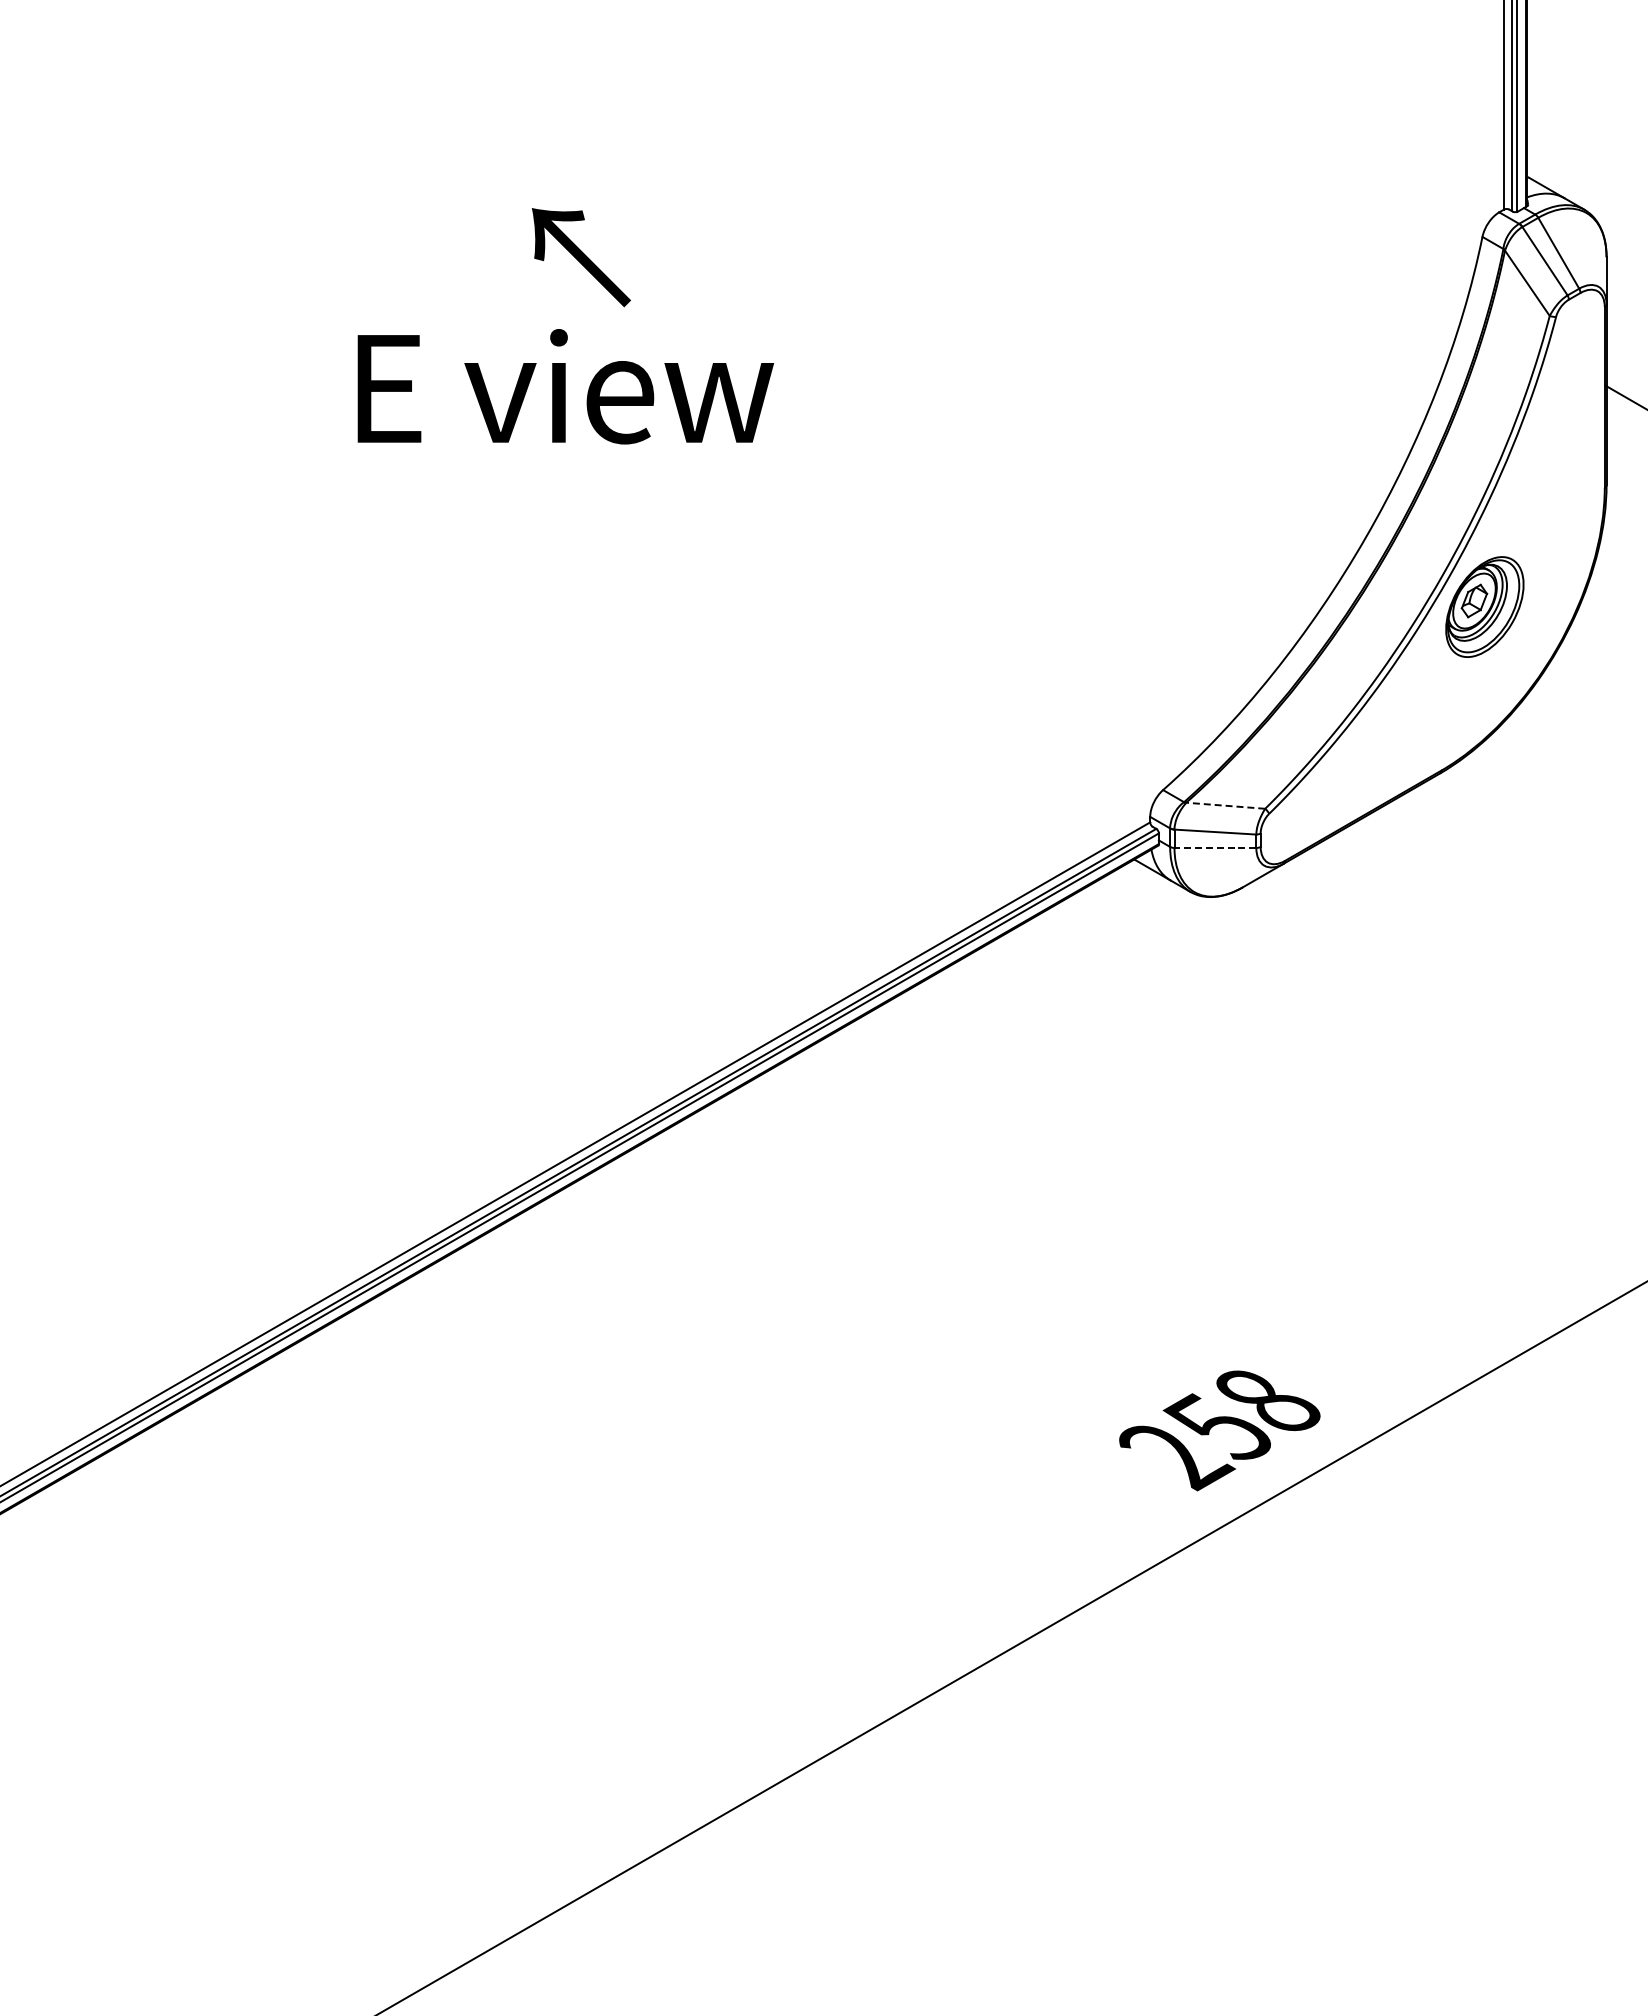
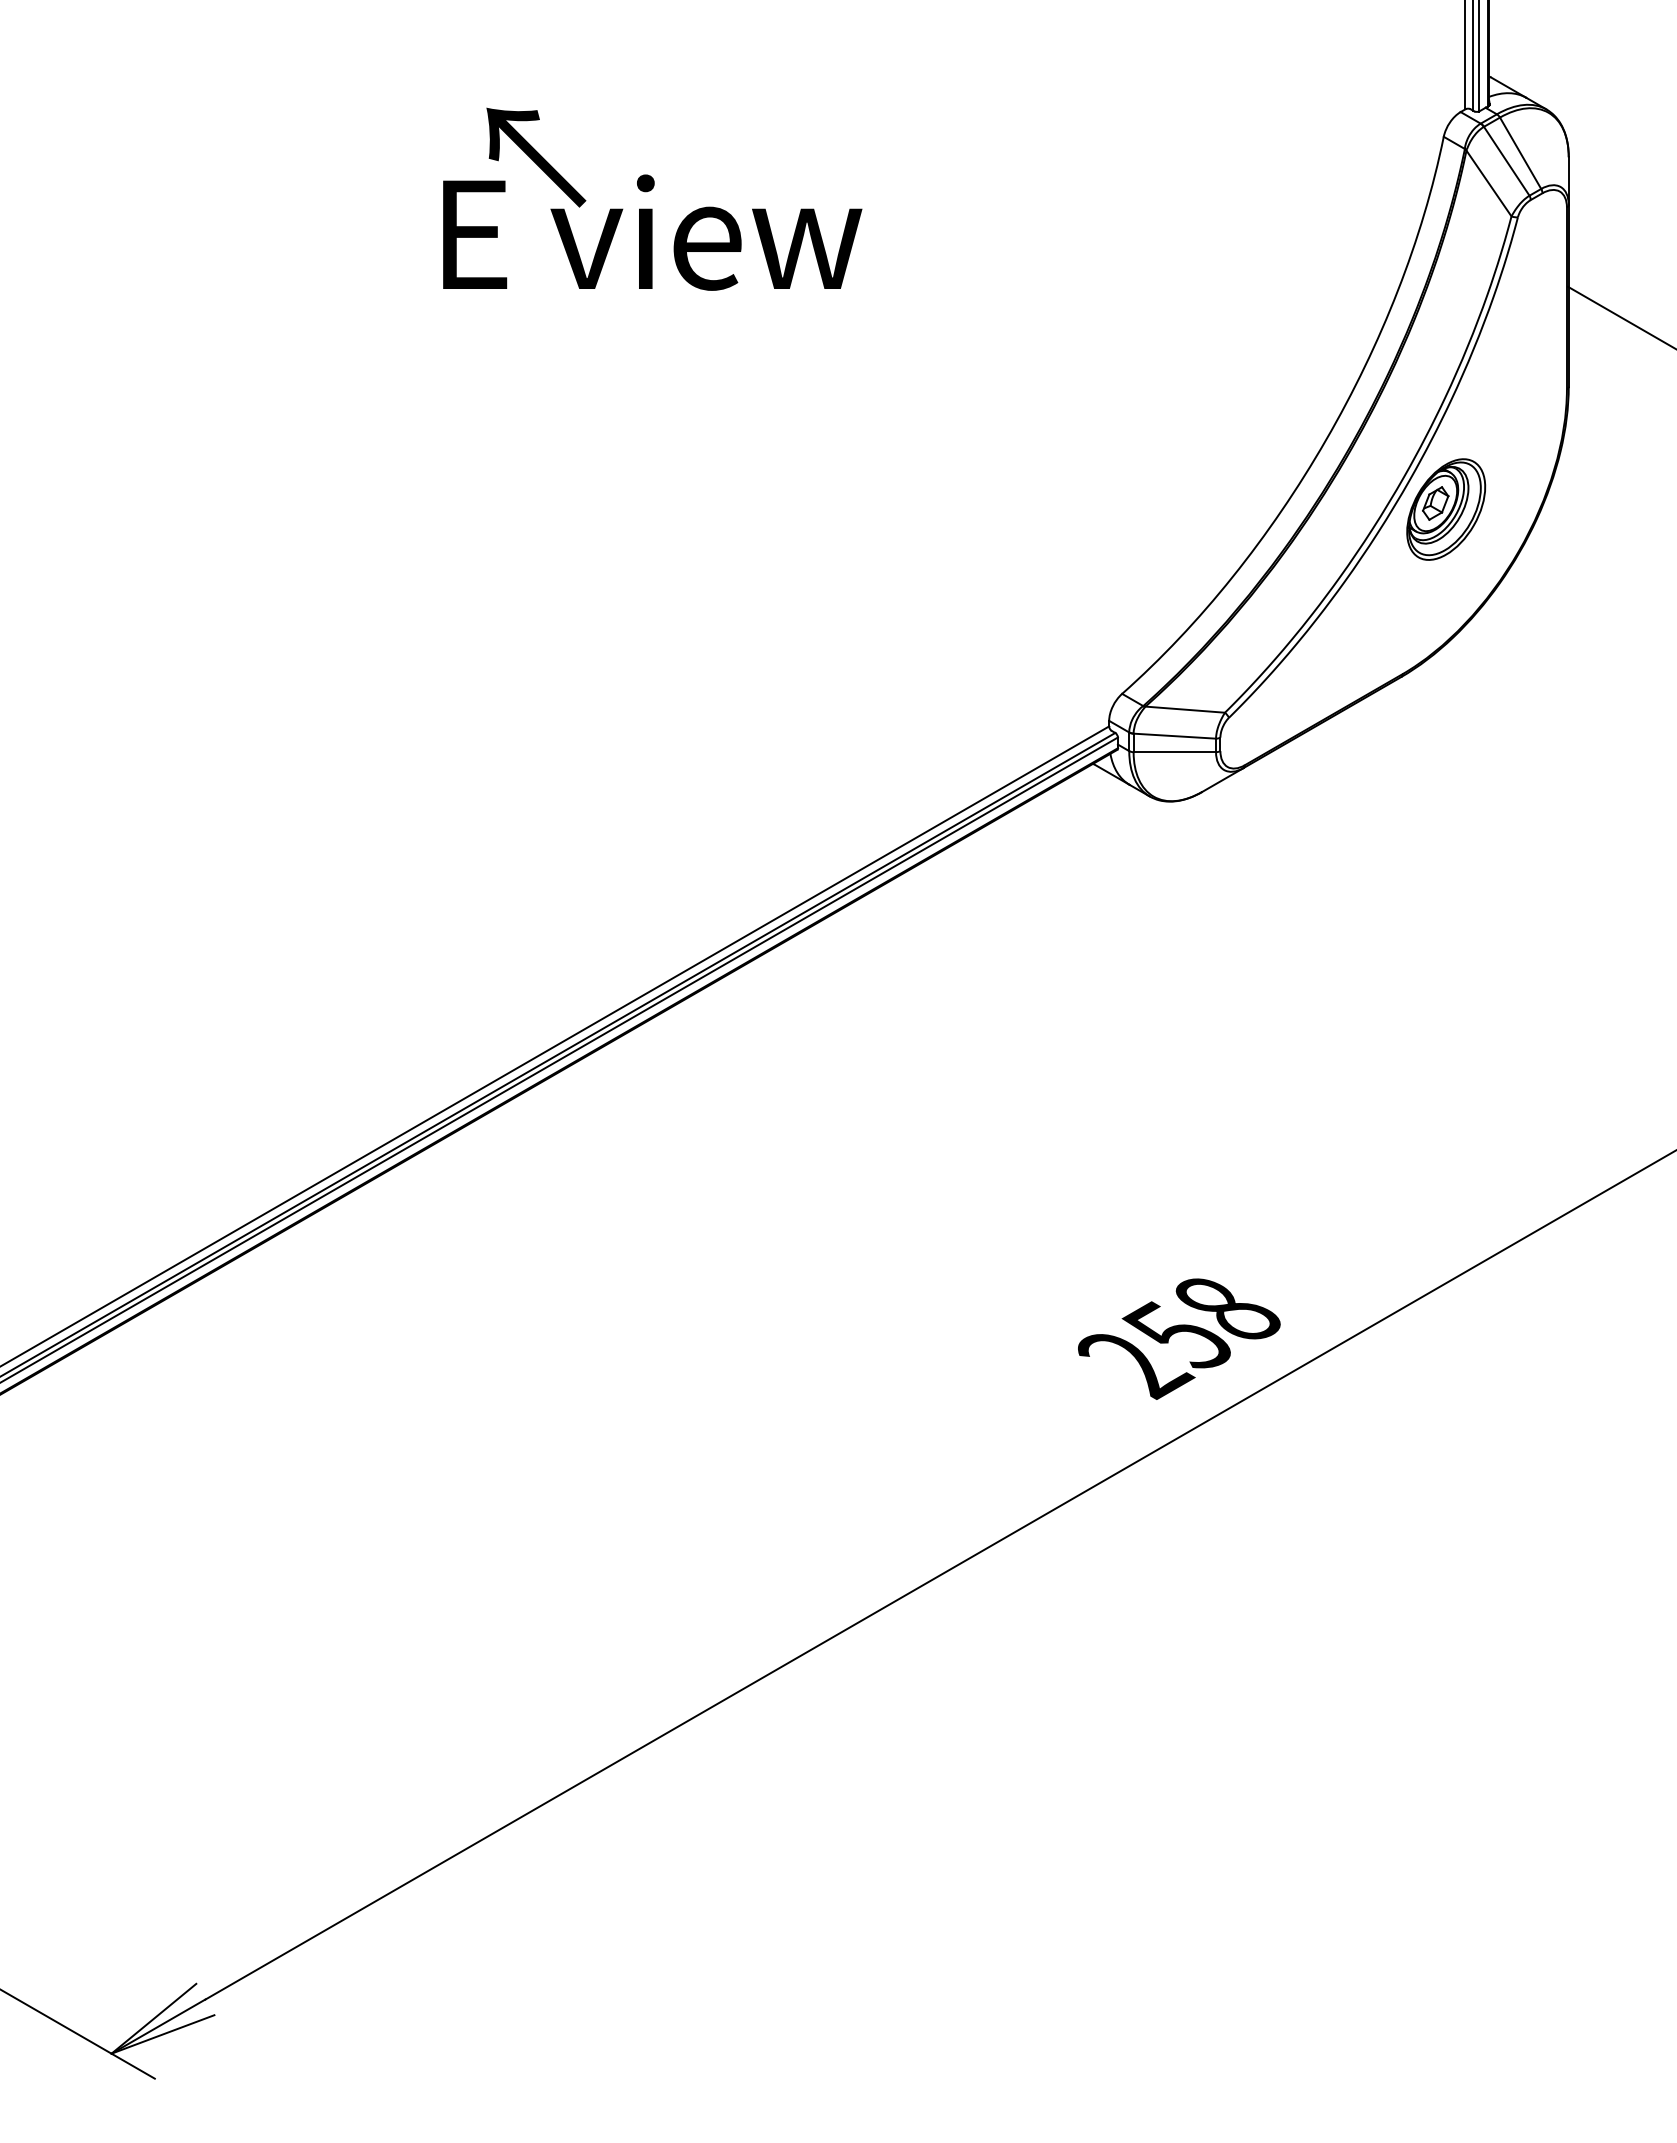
text: (565, 386) -> (652, 232), moved
line: (1226, 805) -> (1185, 709), dashed -> solid
line: (1215, 848) -> (1174, 752), dashed -> solid

